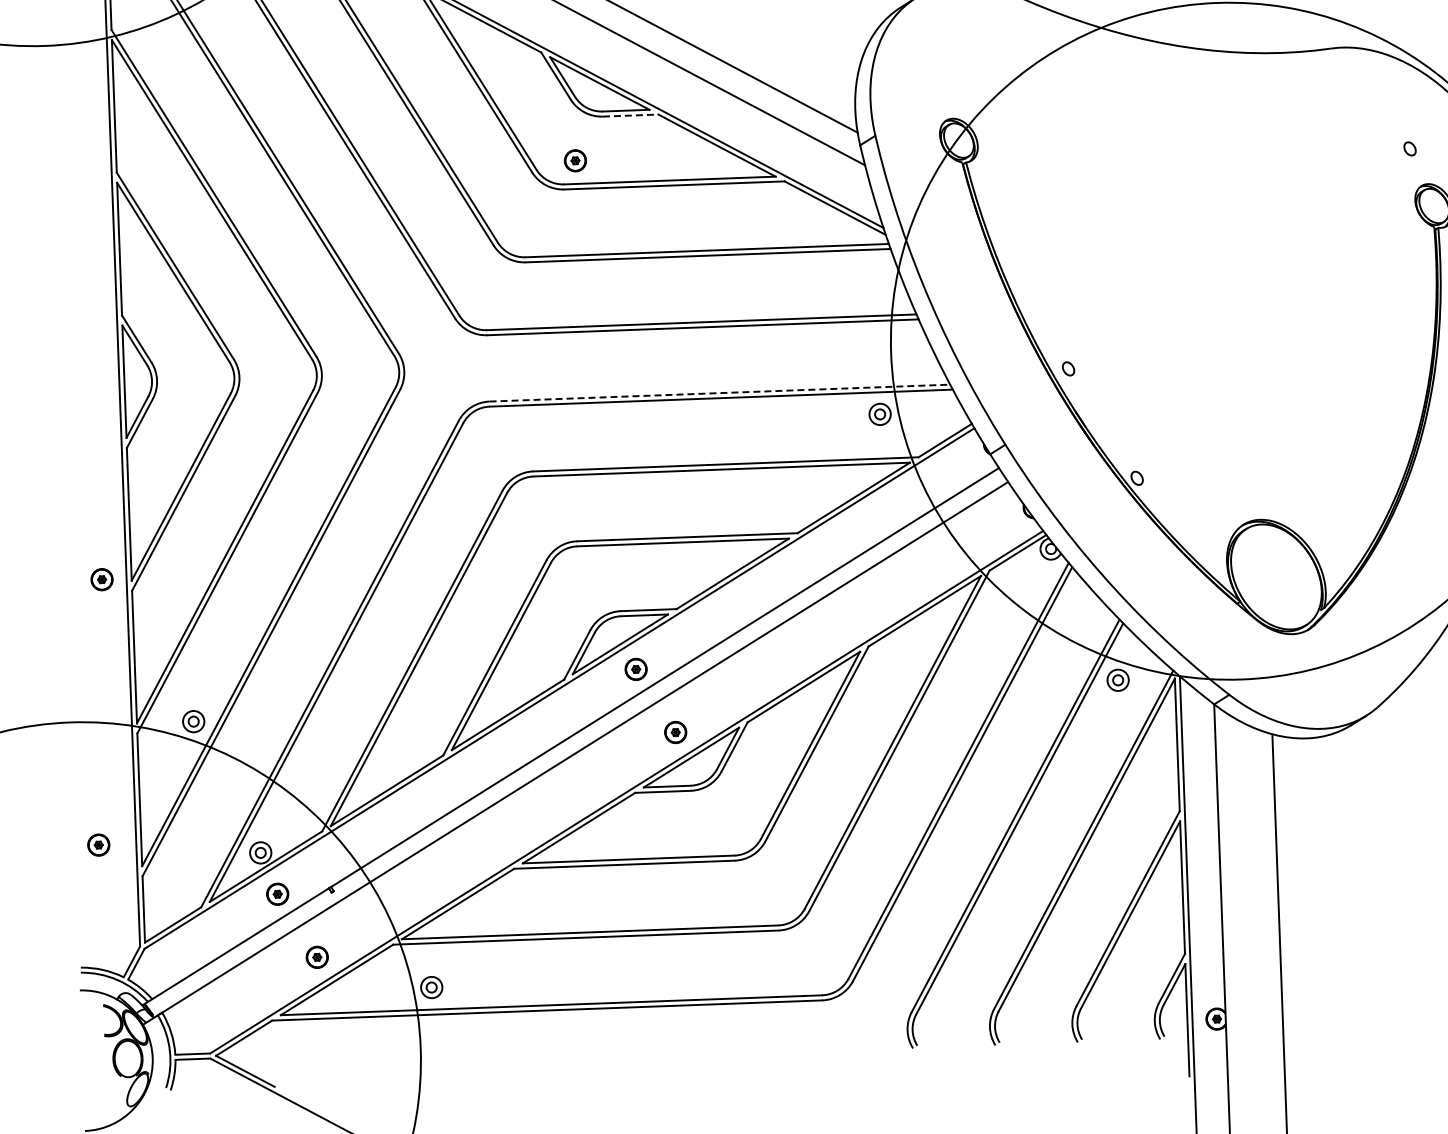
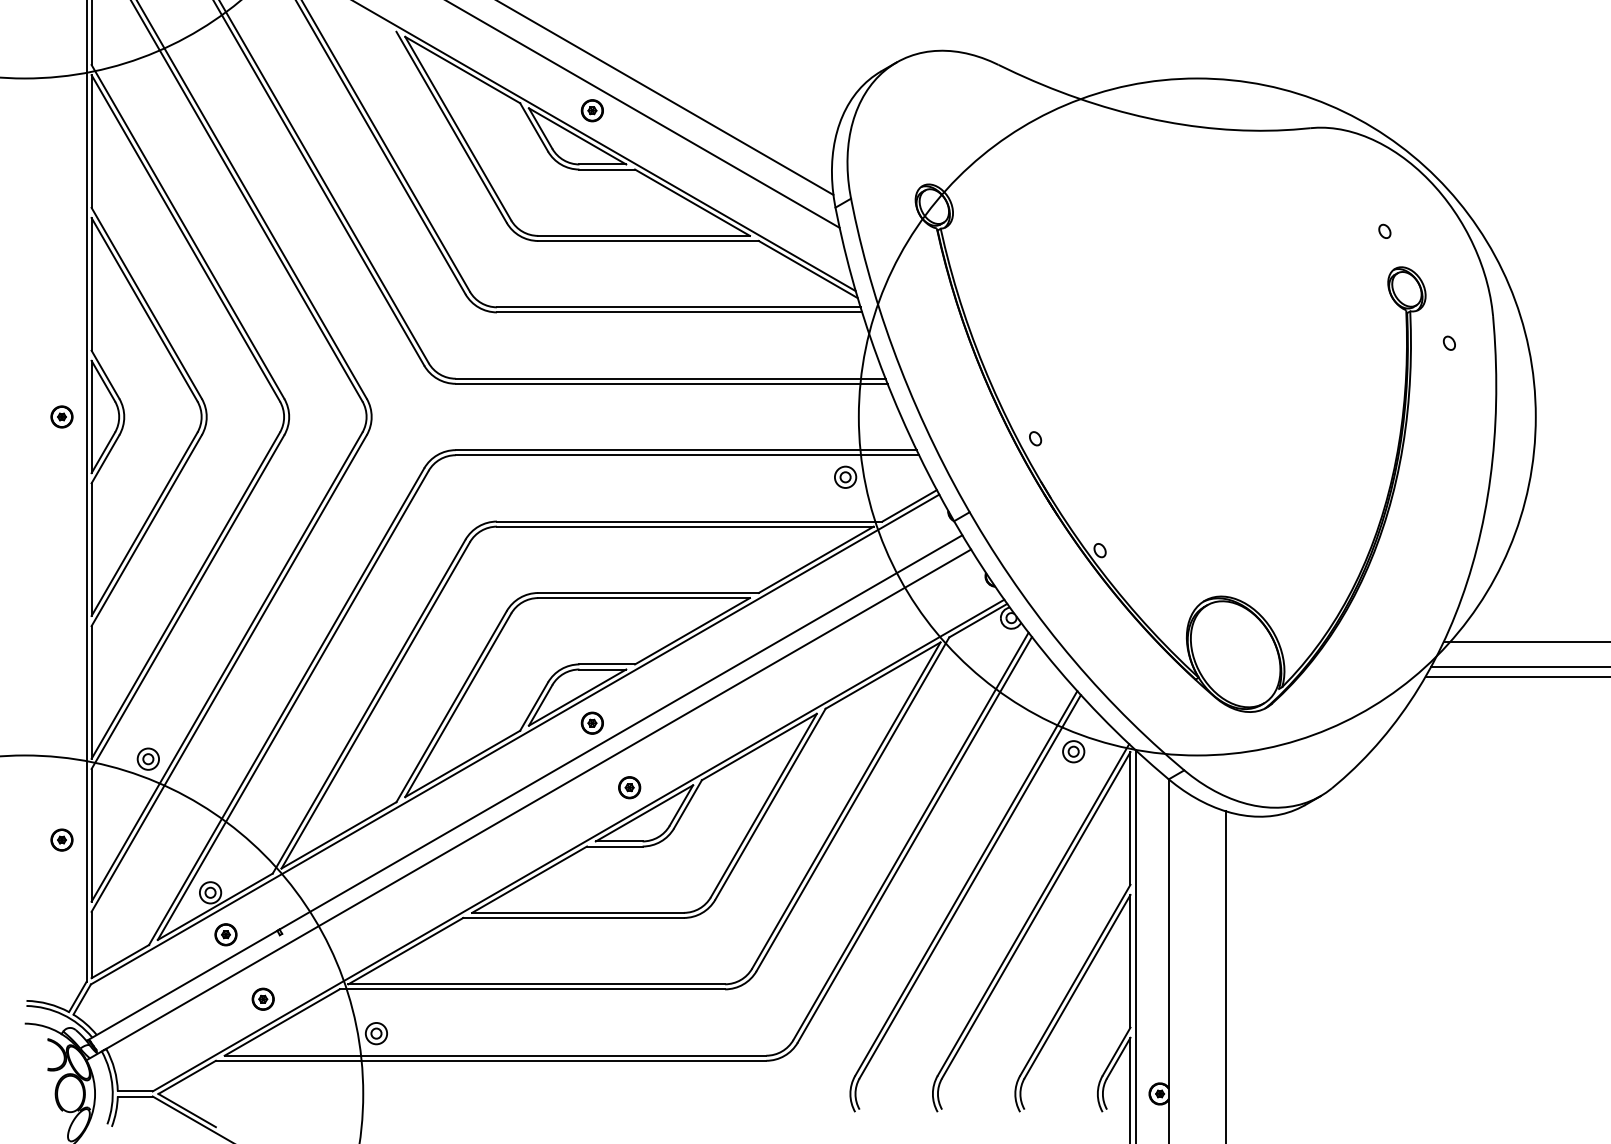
line: (630, 115) -> (607, 169), dashed -> solid
part: (574, 160) -> (591, 110), moved
line: (720, 393) -> (686, 450), dashed -> solid
part: (101, 579) -> (61, 416), moved
part: (98, 844) -> (61, 839), moved

